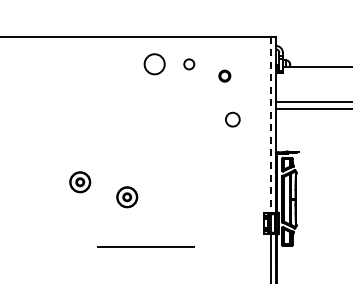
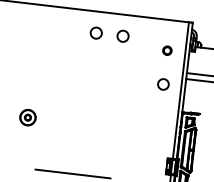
circle: (154, 64) -> (96, 33), size x0.71
circle: (189, 64) -> (123, 36), size x1.43
part: (224, 75) -> (167, 50), moved
circle: (232, 119) -> (163, 84), moved
line: (271, 125) -> (181, 91), dashed -> solid
part: (127, 197) -> (63, 133), removed

